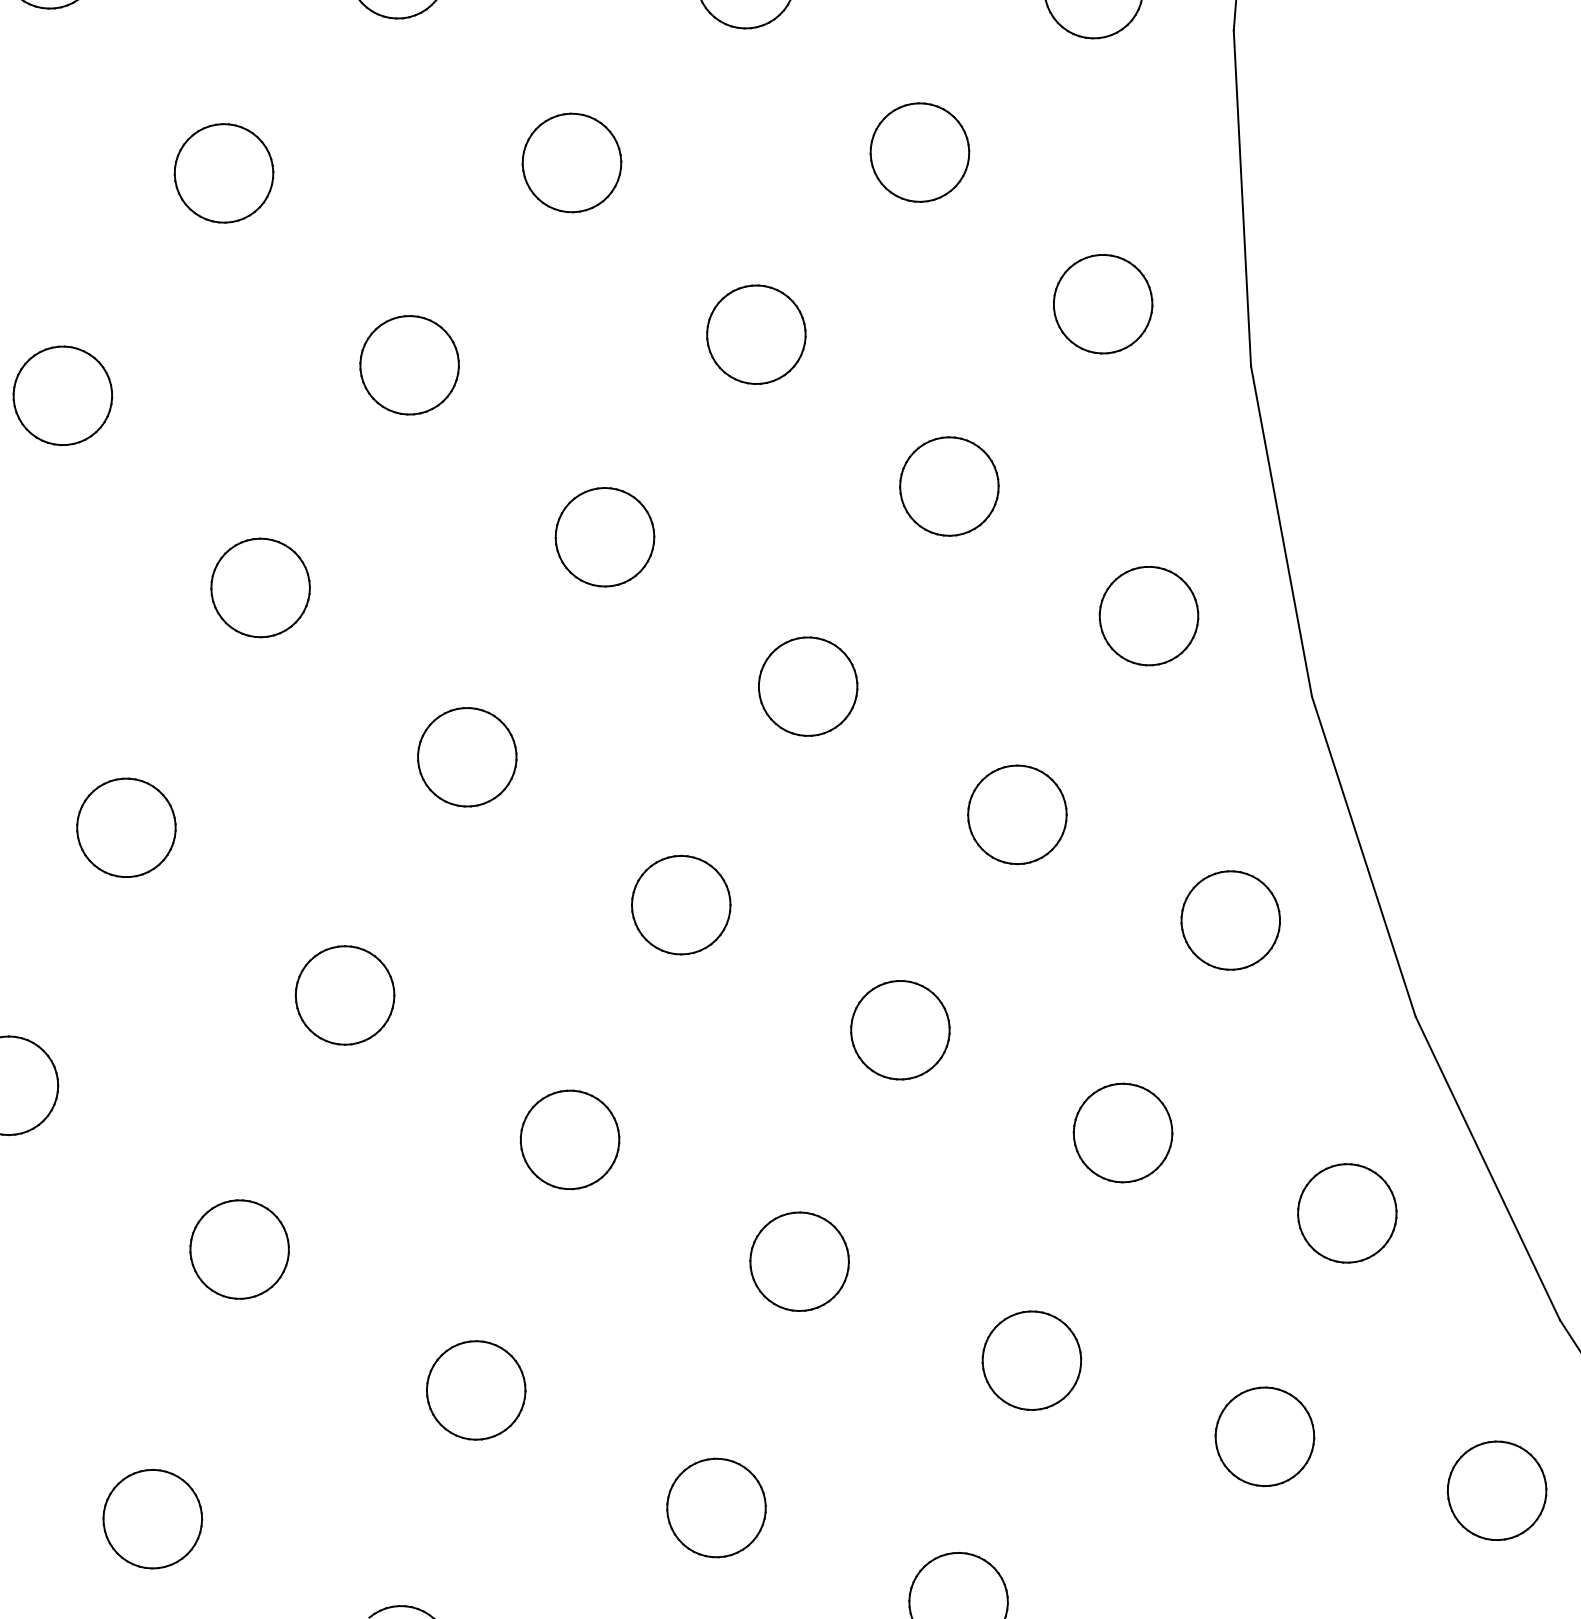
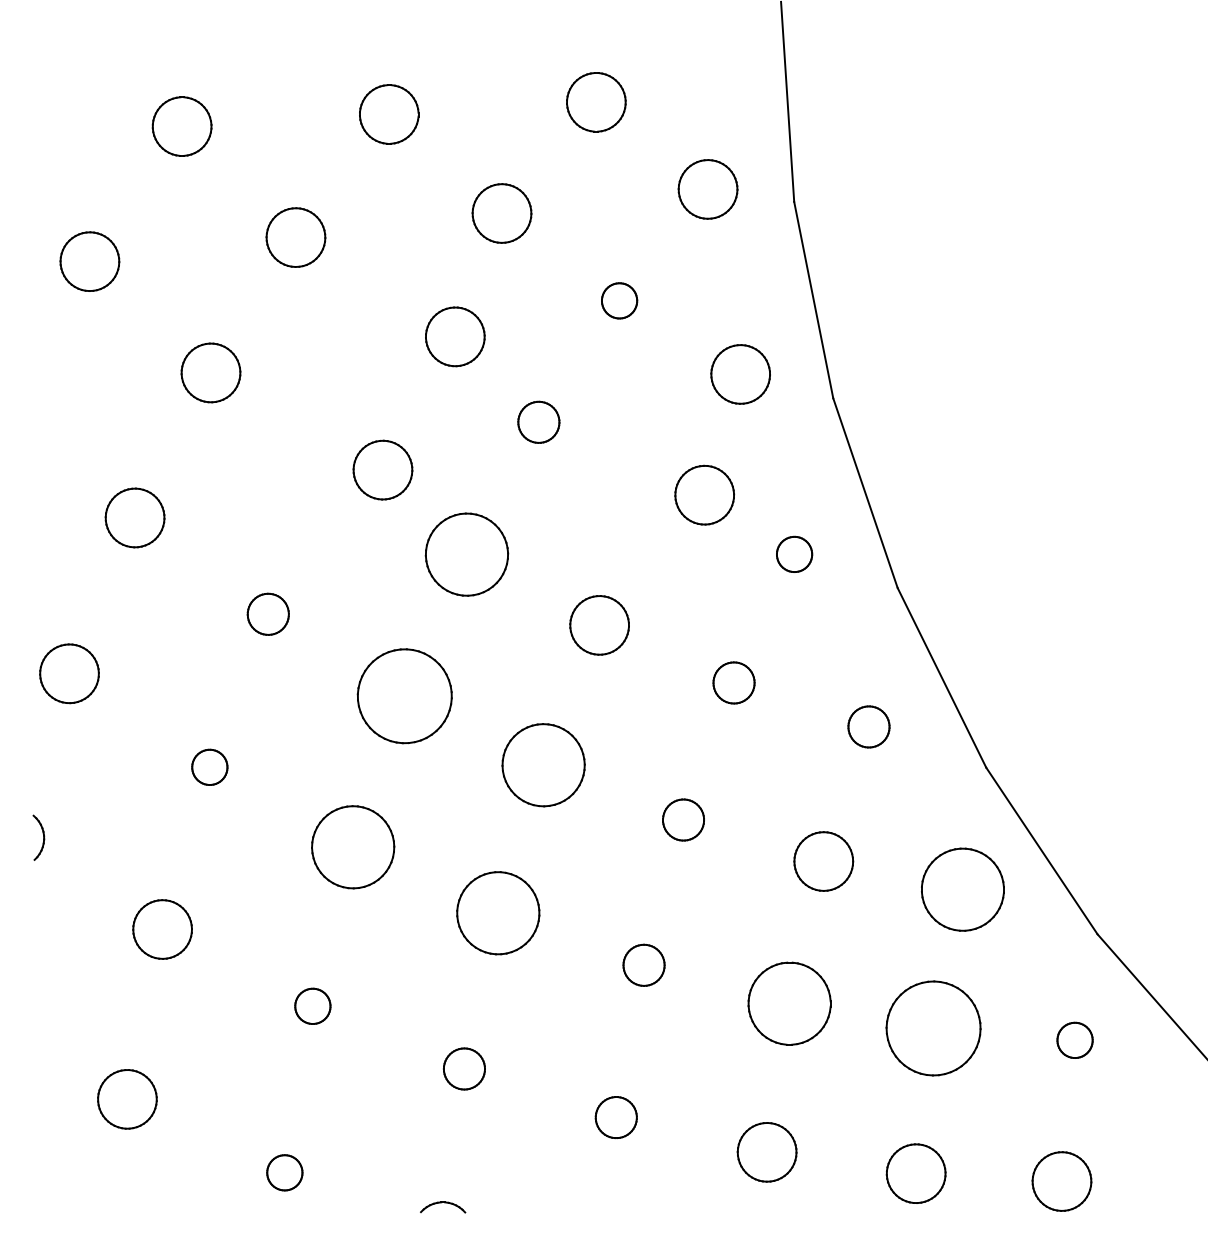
part: (919, 152) -> (619, 300), size x0.6
part: (572, 162) -> (455, 336), moved
part: (755, 334) -> (538, 422), size x0.7
part: (409, 364) -> (382, 469), moved
part: (949, 485) -> (704, 494), moved
part: (604, 536) -> (466, 554), size x1.4
part: (260, 588) -> (268, 614), size x0.7
part: (1148, 616) -> (794, 554), size x0.6
part: (466, 757) -> (404, 696), size x1.6
part: (1016, 813) -> (733, 682), size x0.7
part: (125, 828) -> (209, 767), size x0.6
part: (681, 904) -> (543, 764), size x1.4
part: (1230, 919) -> (868, 726), size x0.7
part: (344, 995) -> (352, 847), size x1.4
part: (900, 1029) -> (683, 819), size x0.7
part: (569, 1138) -> (497, 912), size x1.4
part: (1346, 1213) -> (962, 889), size x1.4
part: (239, 1249) -> (312, 1006), size x0.6
part: (798, 1261) -> (643, 965), size x0.7
part: (1031, 1360) -> (789, 1003), size x1.4
part: (476, 1389) -> (464, 1068), size x0.7
part: (1264, 1436) -> (933, 1028), size x1.6
part: (1496, 1490) -> (1074, 1040), size x0.6
part: (716, 1507) -> (616, 1117), size x0.7
part: (152, 1518) -> (284, 1172), size x0.6

